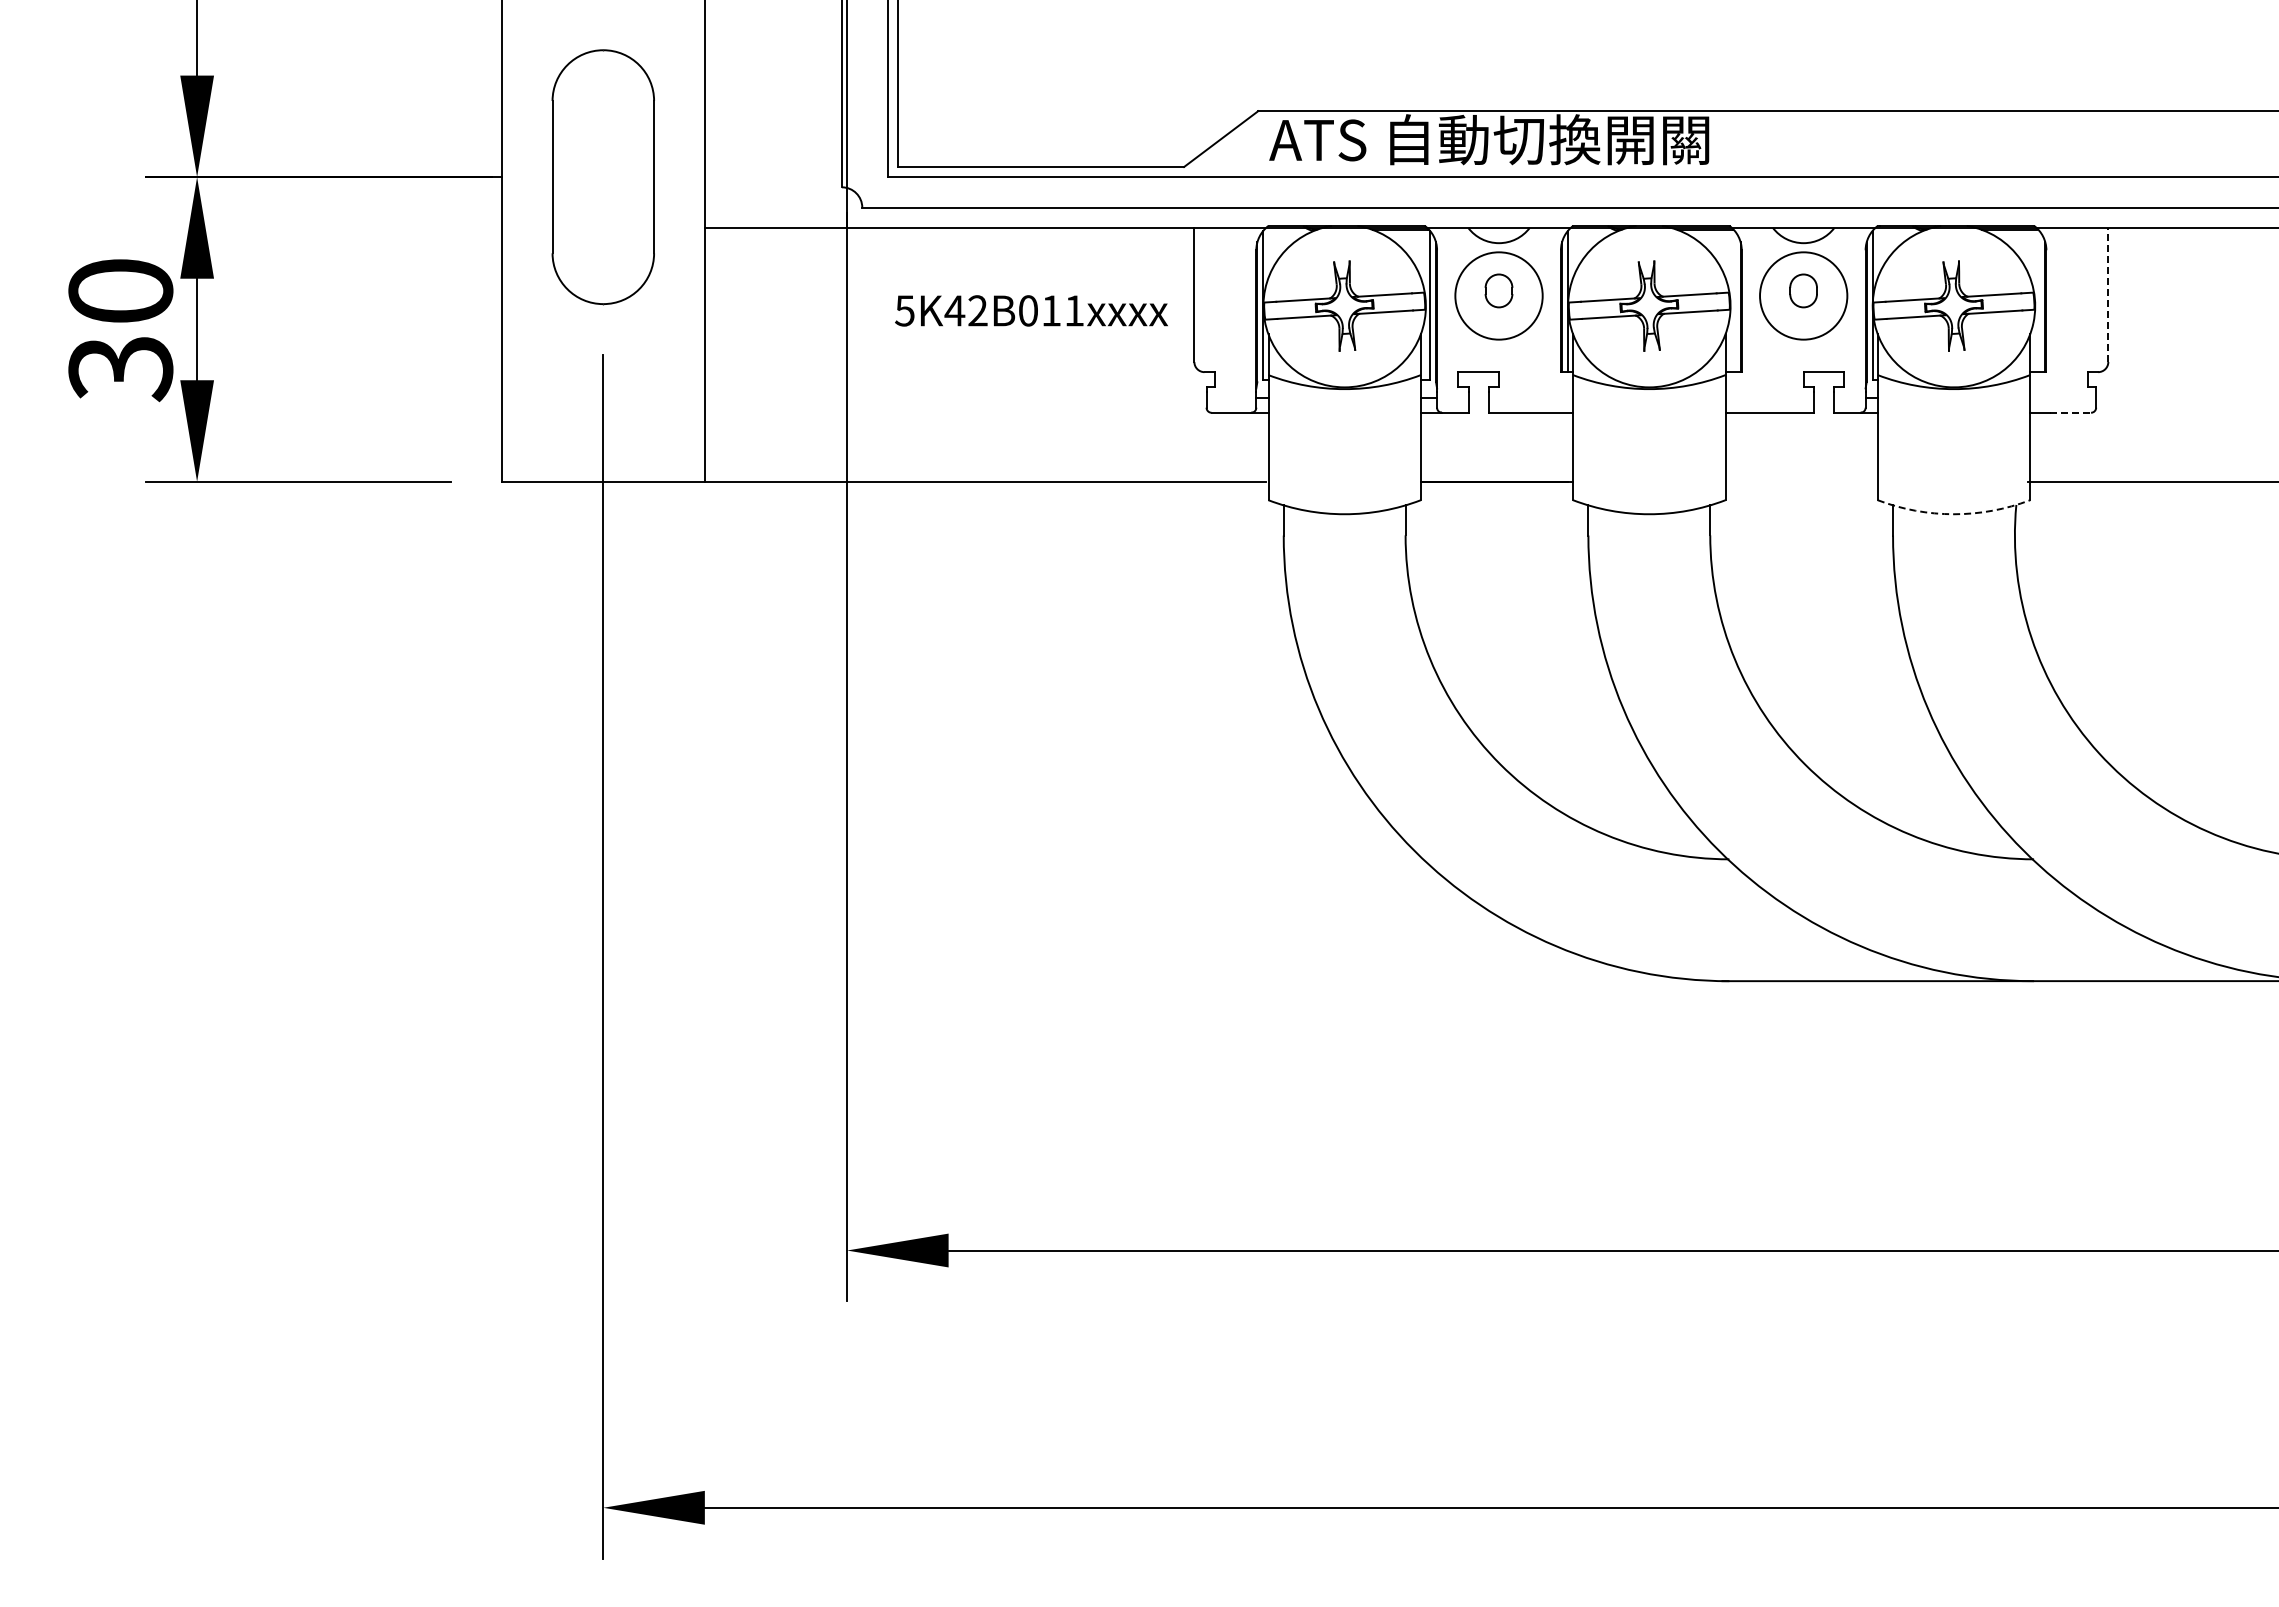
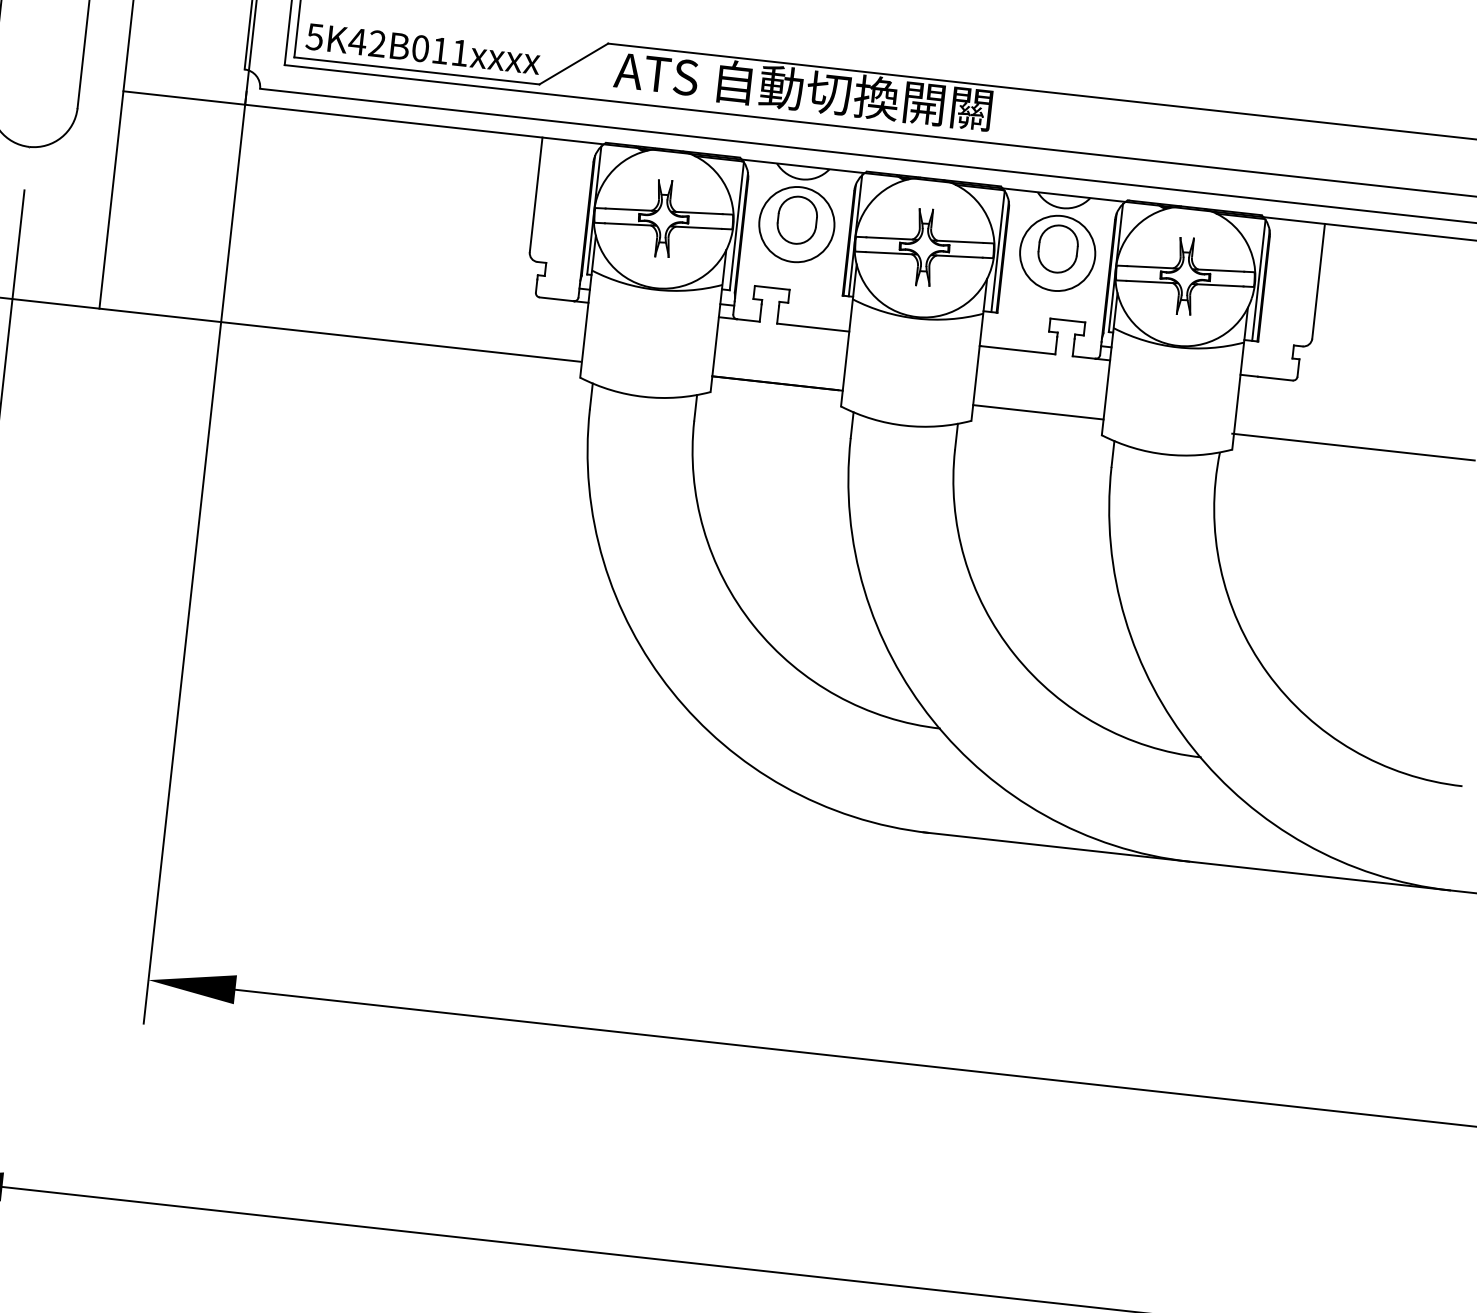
part: (1498, 290) -> (796, 219), size x1.67
part: (1803, 290) -> (1058, 248), size x1.67
line: (2108, 294) -> (1318, 280), dashed -> solid
line: (1734, 301) -> (997, 251), added
line: (2039, 301) -> (1259, 280), added
text: (1031, 310) -> (423, 48), moved
line: (2071, 412) -> (1275, 378), dashed -> solid
line: (1801, 481) -> (1038, 412), added
arc: (1953, 514) -> (1165, 454), dashed -> solid

